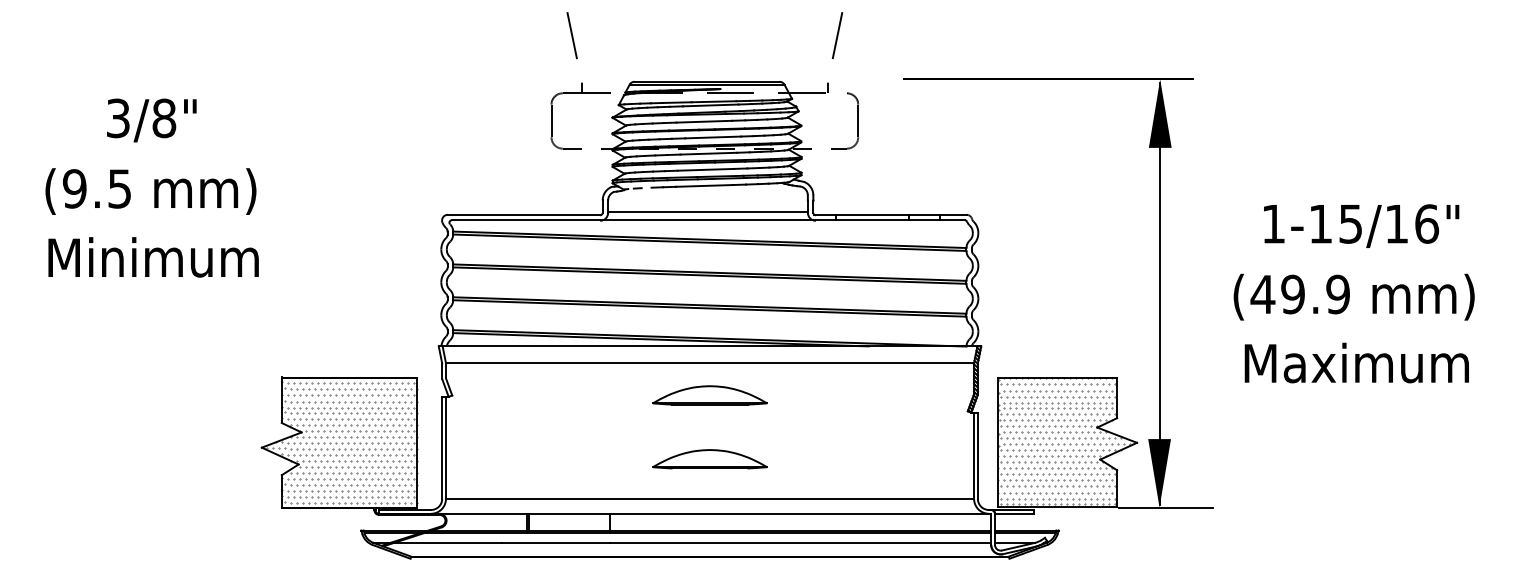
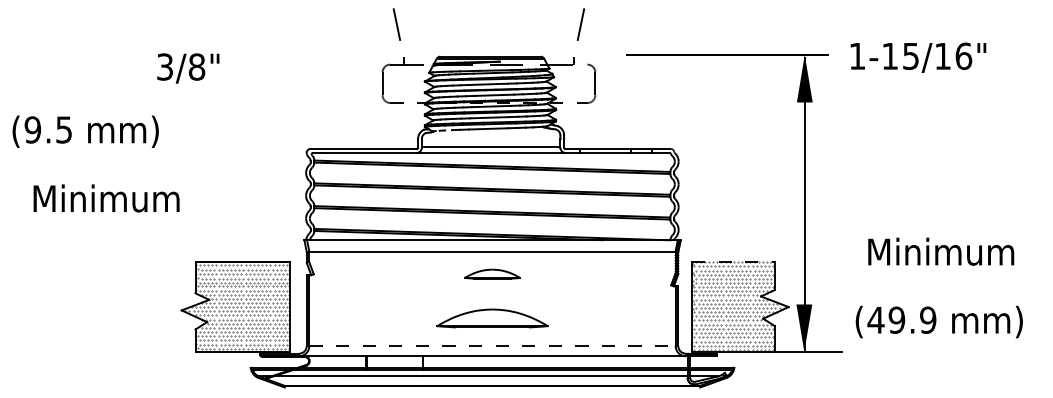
text: (152, 120) -> (188, 68), moved
text: (150, 191) -> (85, 131), moved
text: (1361, 225) -> (918, 57), moved
text: (153, 257) -> (106, 198), moved
text: (1352, 296) -> (938, 321), moved
text: (1355, 362) -> (940, 251), Maximum -> Minimum
line: (1057, 377) -> (733, 261), solid -> dashed
part: (709, 394) -> (492, 273), size x0.7
part: (709, 459) -> (492, 318), size x1.4
line: (711, 498) -> (493, 345), solid -> dashed

